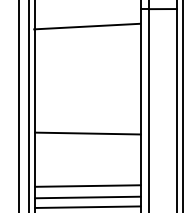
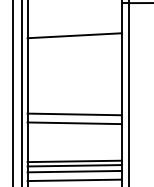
line: (86, 26) -> (74, 35), moved
line: (87, 143) -> (74, 123), added
line: (87, 190) -> (74, 165), added

